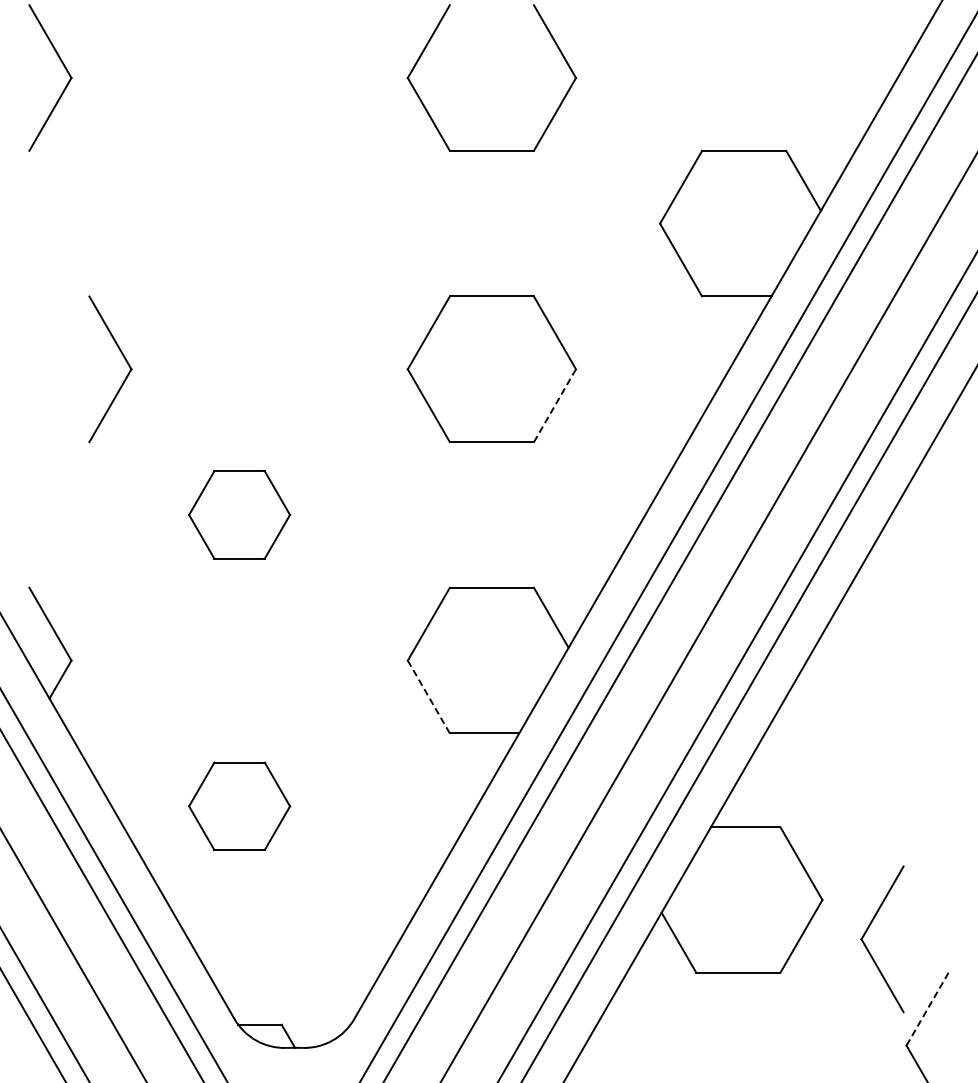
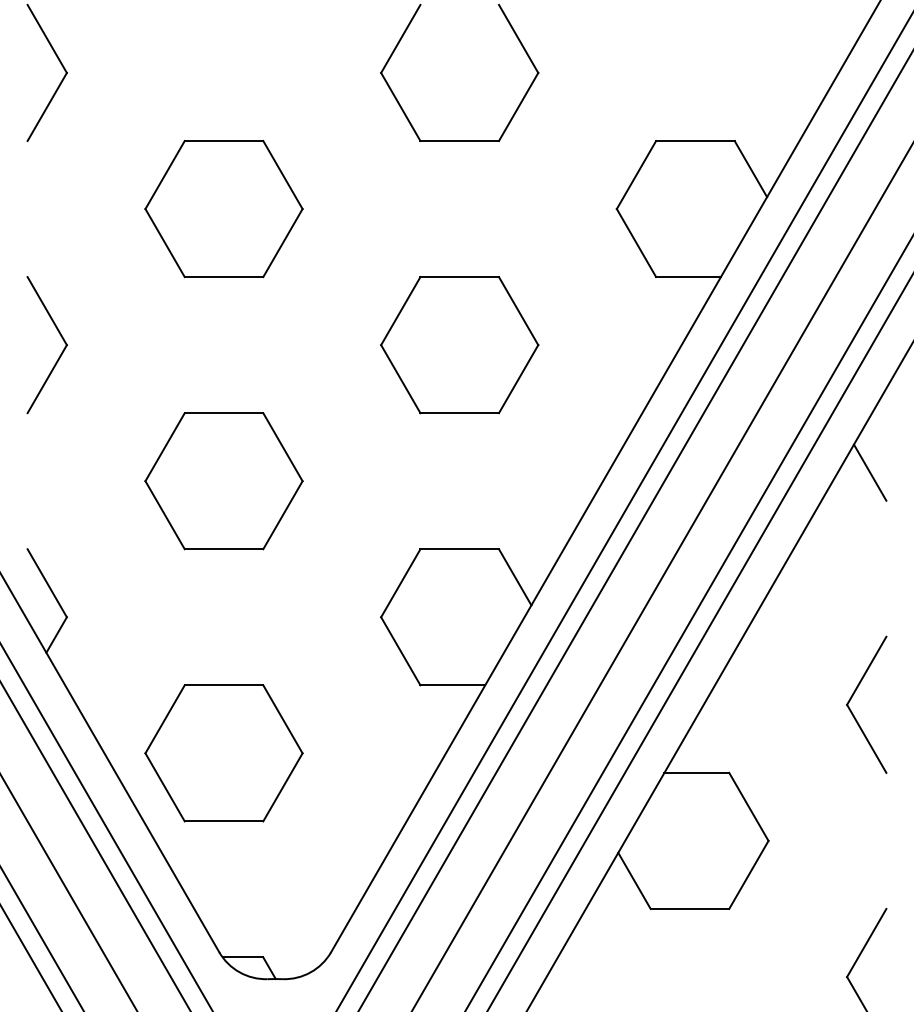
part: (239, 223) -> (223, 208), added
part: (125, 361) -> (61, 337), moved
line: (555, 405) -> (519, 378), dashed -> solid
line: (930, 505) -> (869, 472), added
part: (239, 514) -> (223, 480), size x1.67
line: (429, 697) -> (401, 651), dashed -> solid
part: (239, 806) -> (223, 753), size x1.67
part: (867, 931) -> (852, 697), moved
line: (927, 1009) -> (866, 943), dashed -> solid

